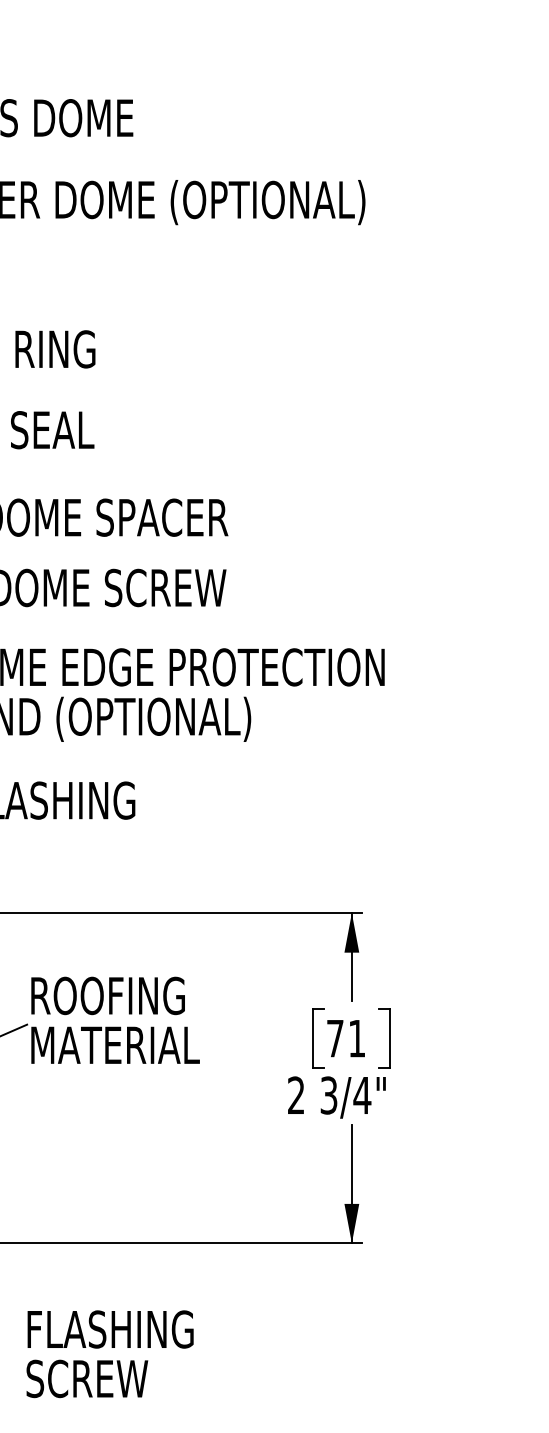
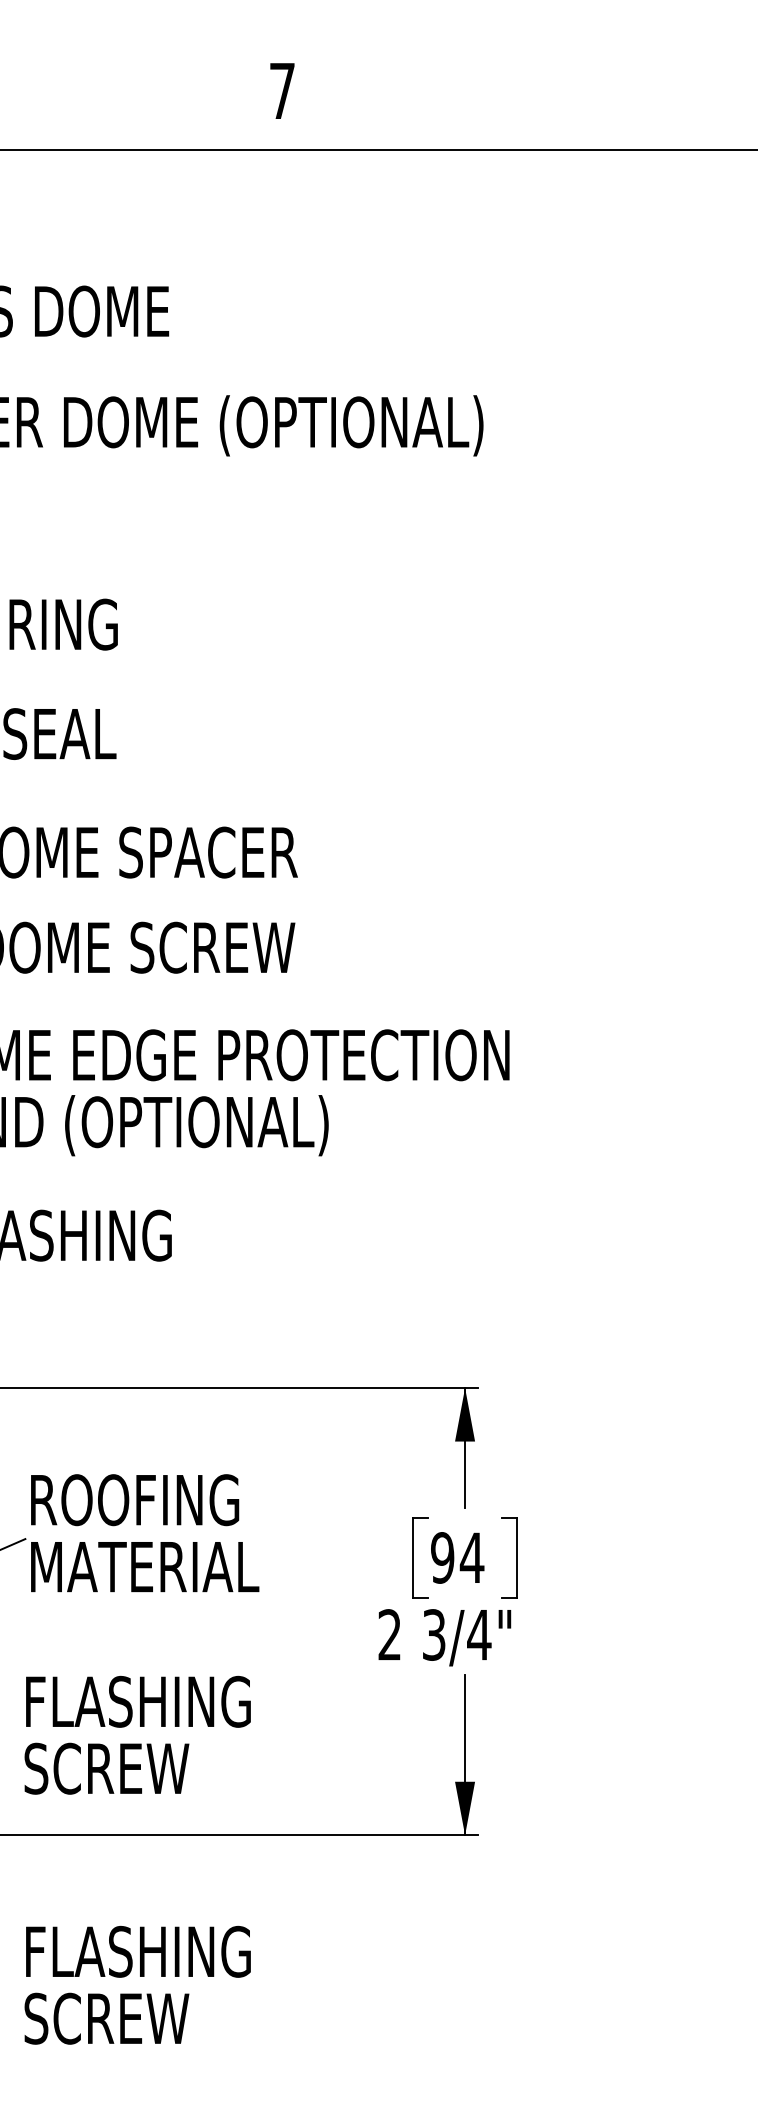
text: (346, 1038) -> (457, 1557), 71 -> 94
part: (112, 1163) -> (140, 1726), added

